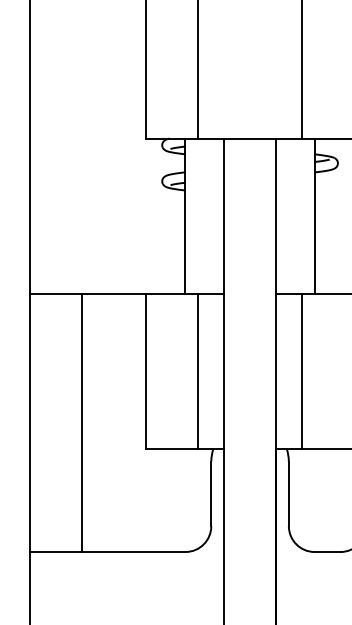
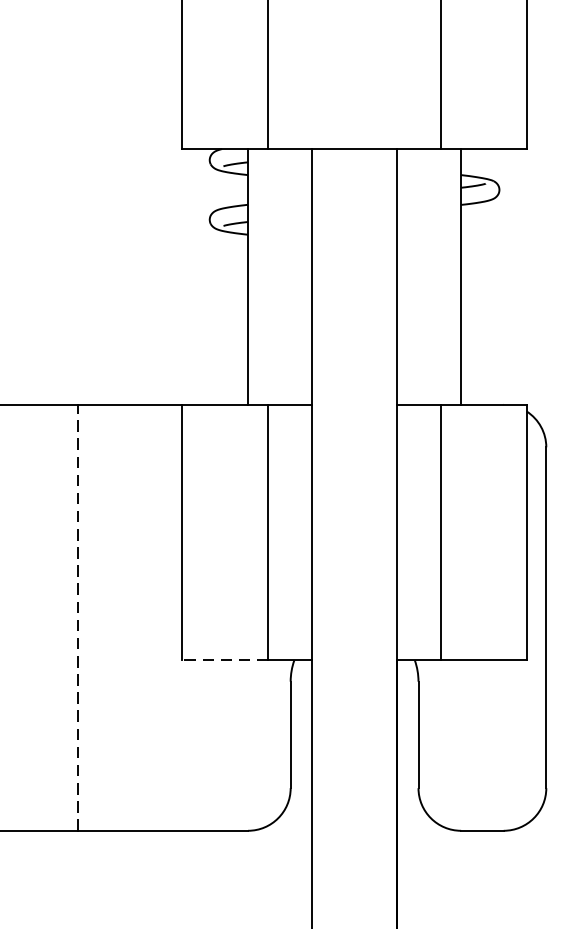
line: (82, 422) -> (78, 617), solid -> dashed
line: (171, 448) -> (225, 660), solid -> dashed

